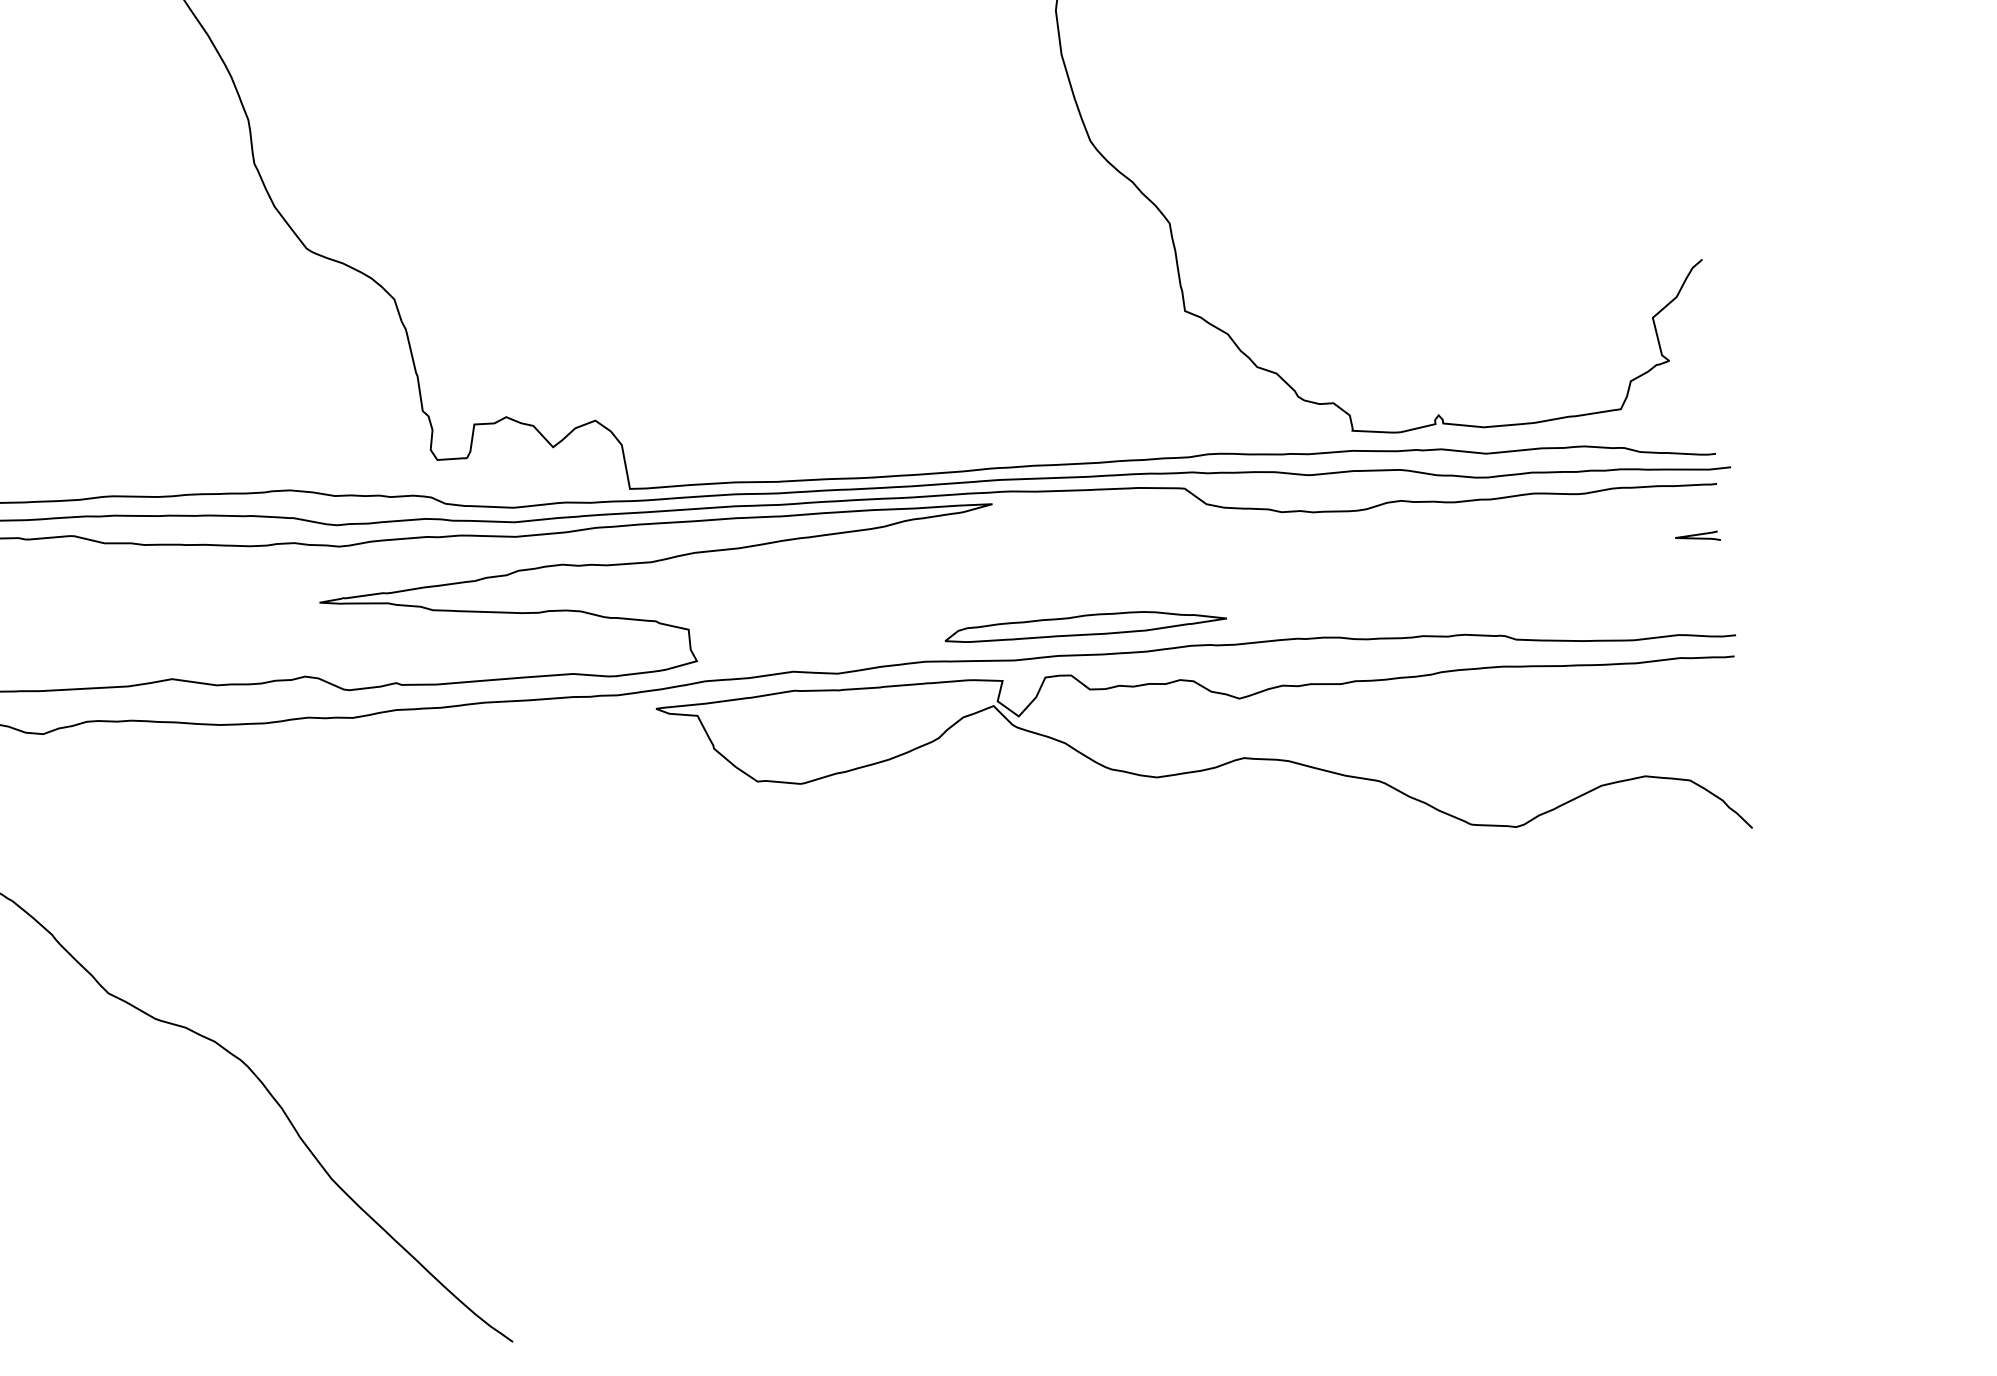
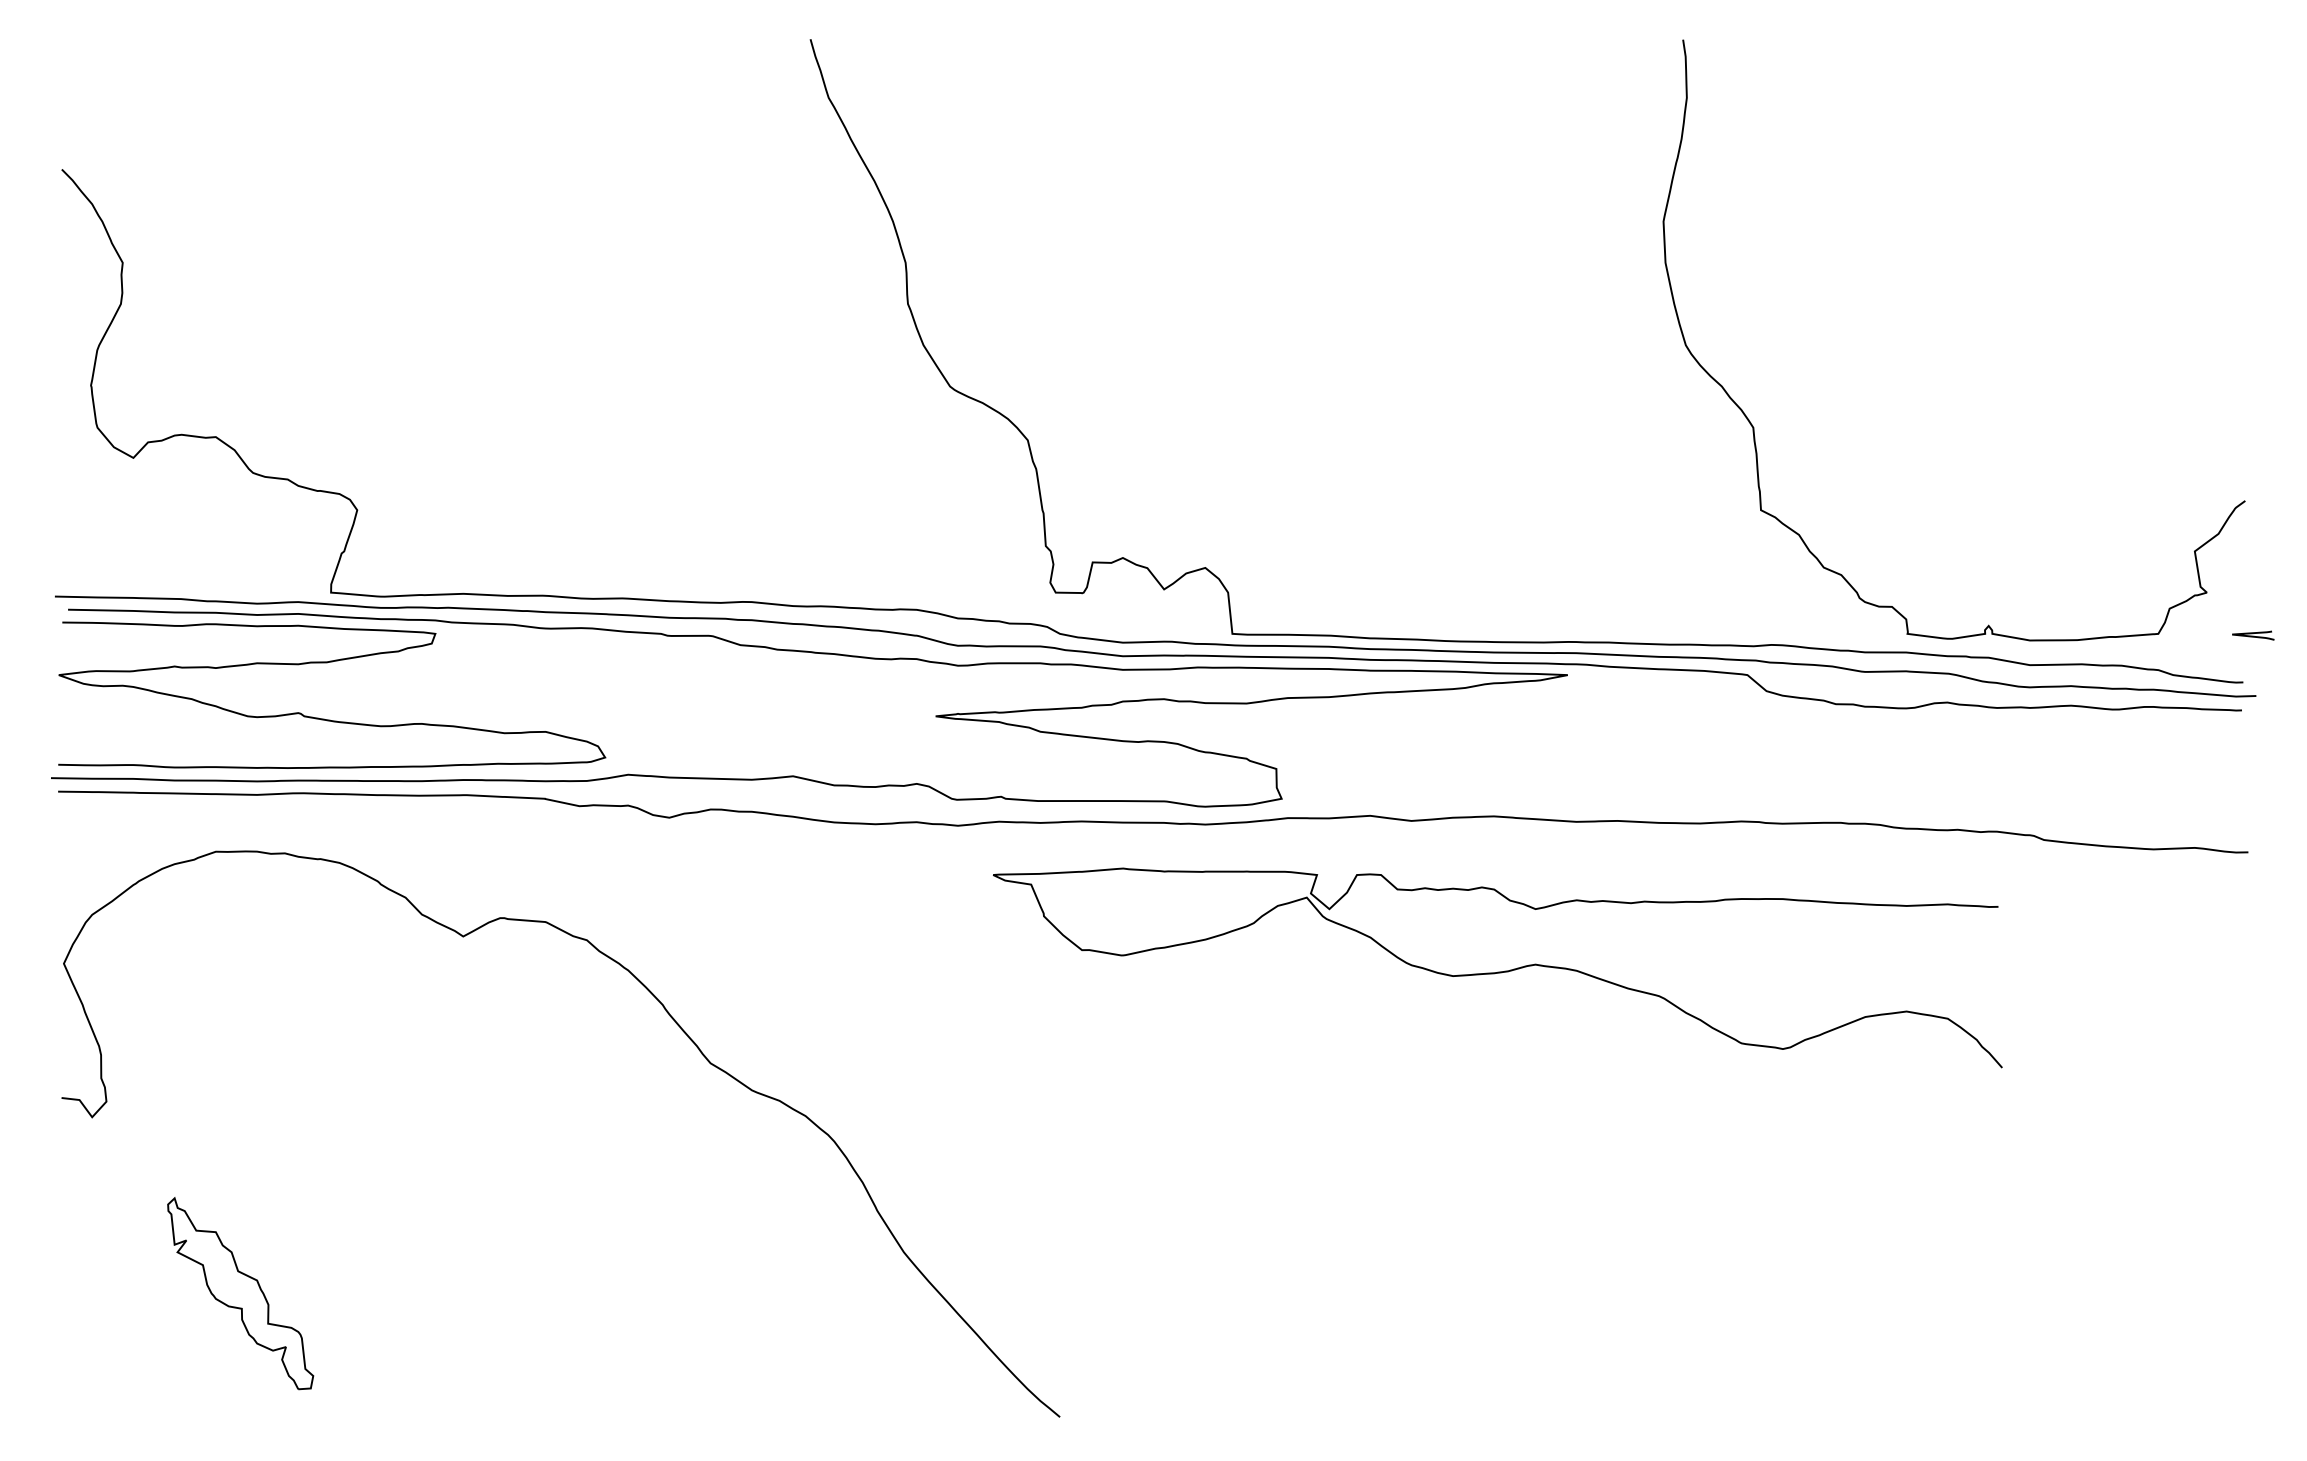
curve: (1698, 537) -> (2253, 635), moved
part: (1084, 625) -> (1644, 794), removed
curve: (1204, 768) -> (1497, 971), moved

